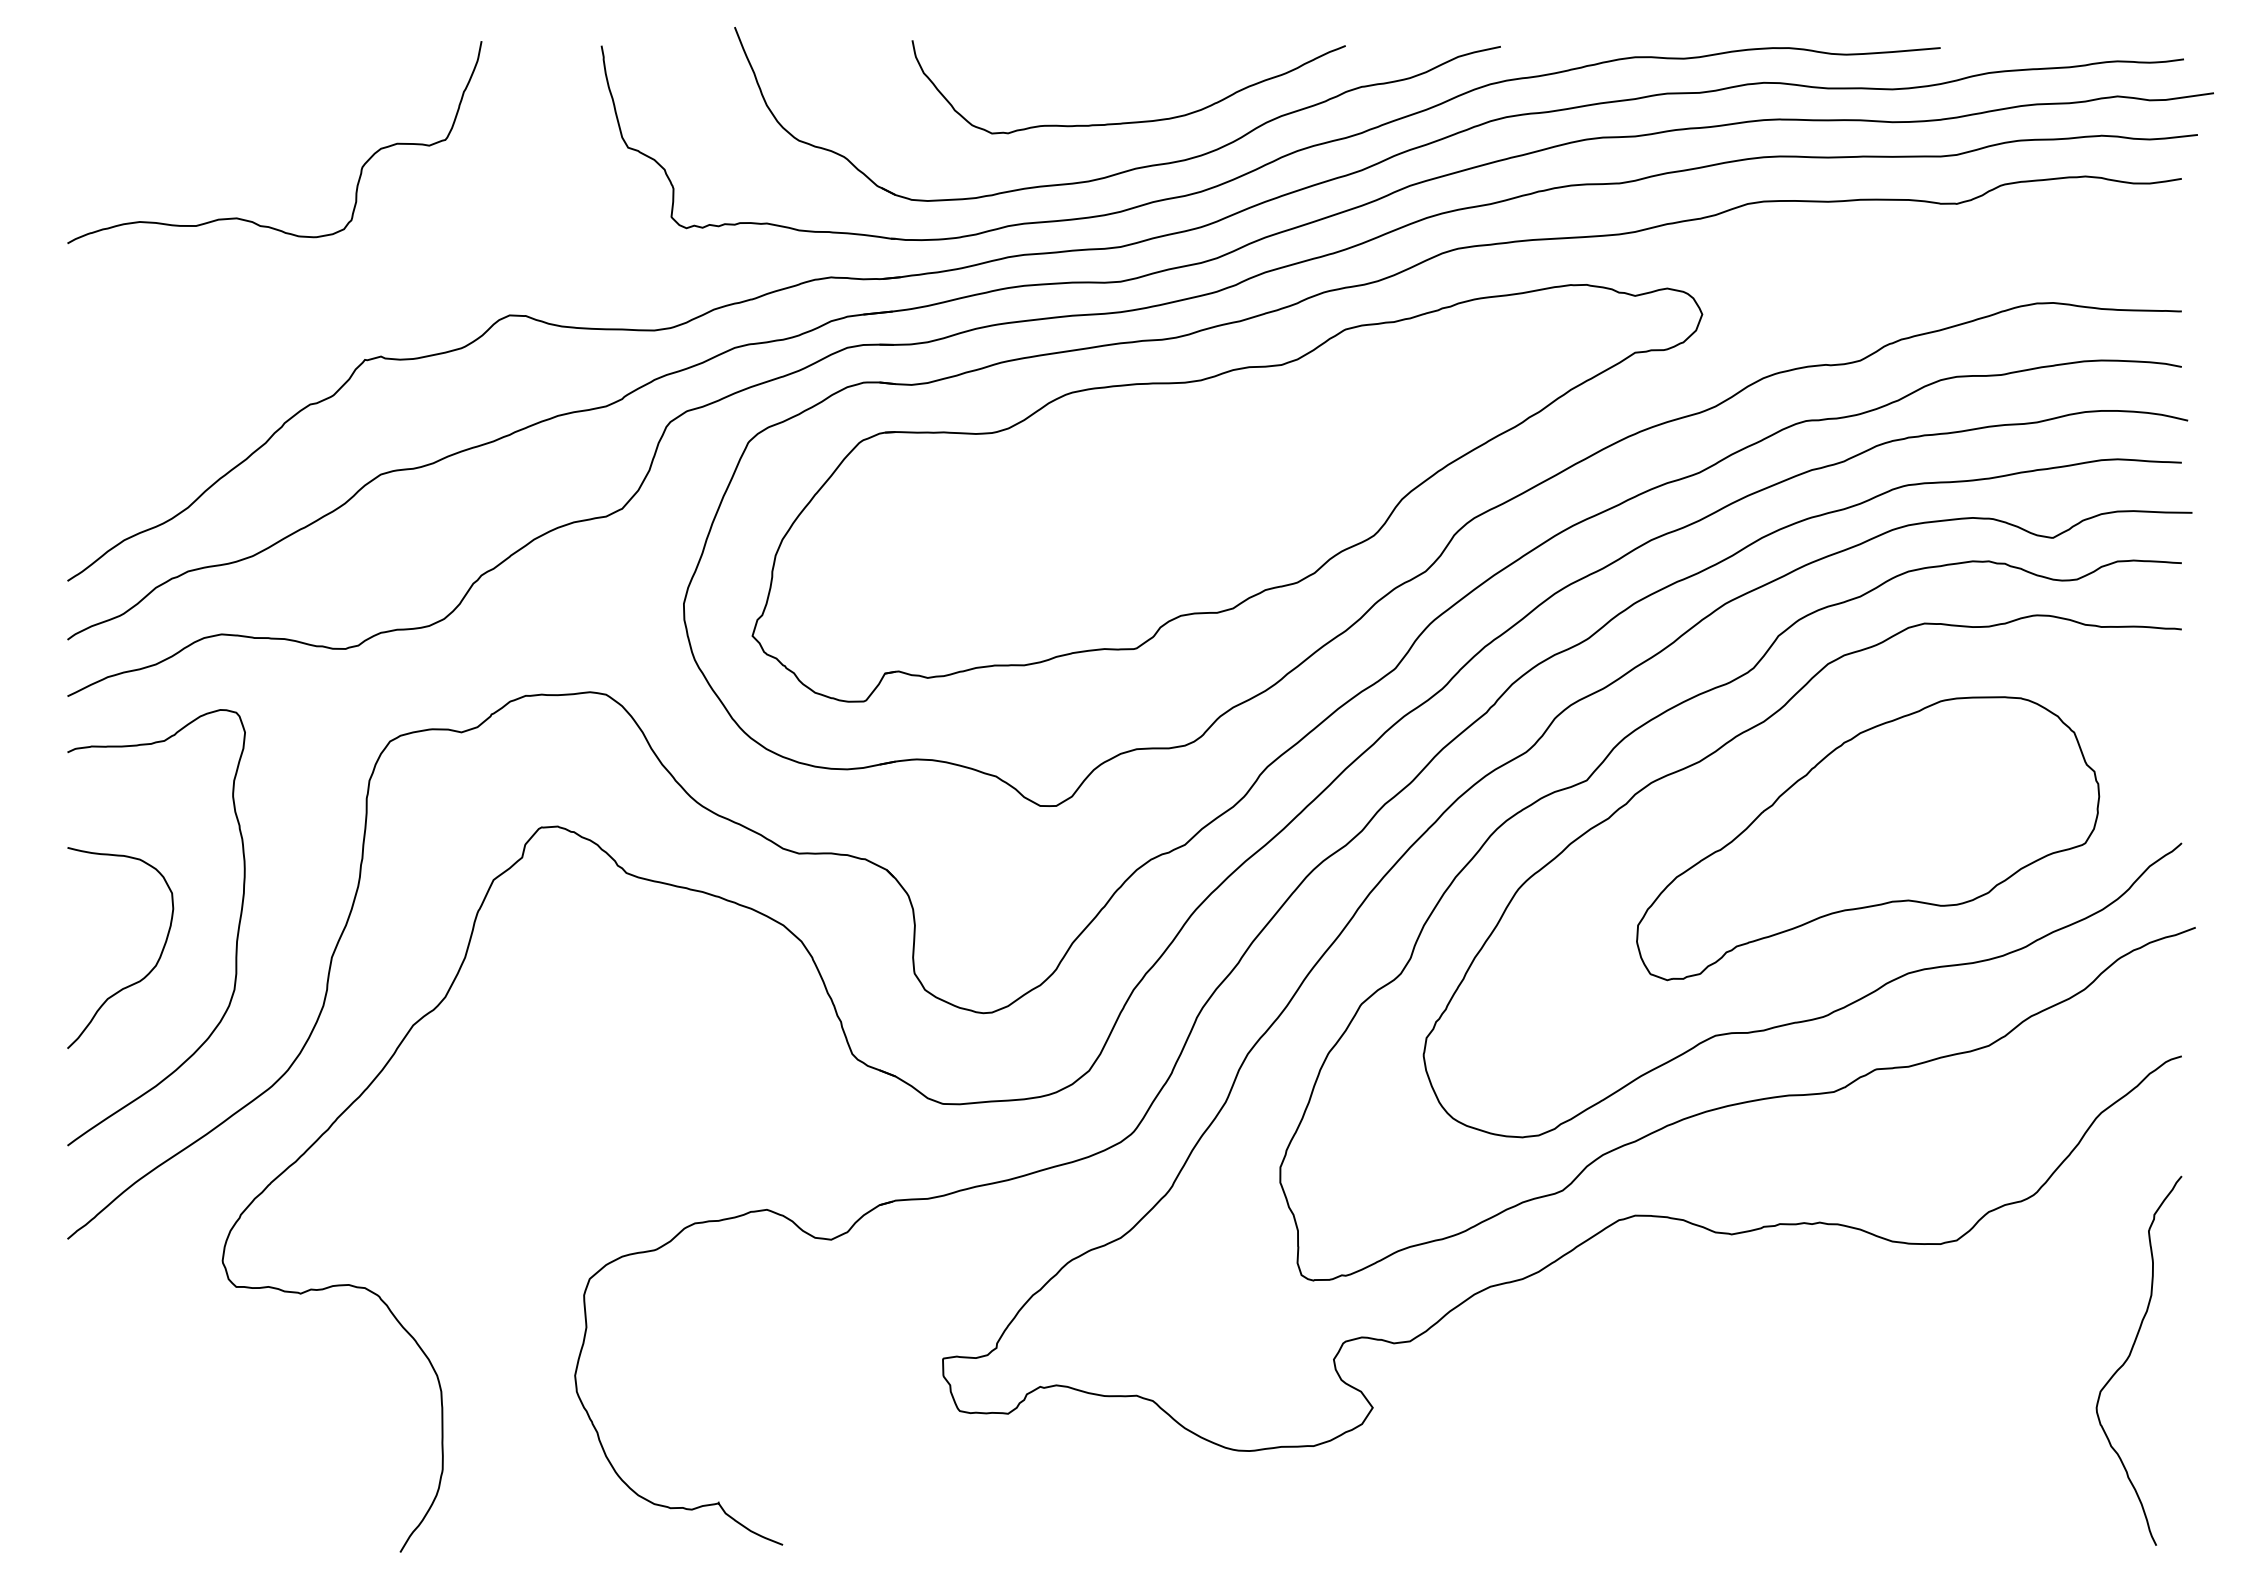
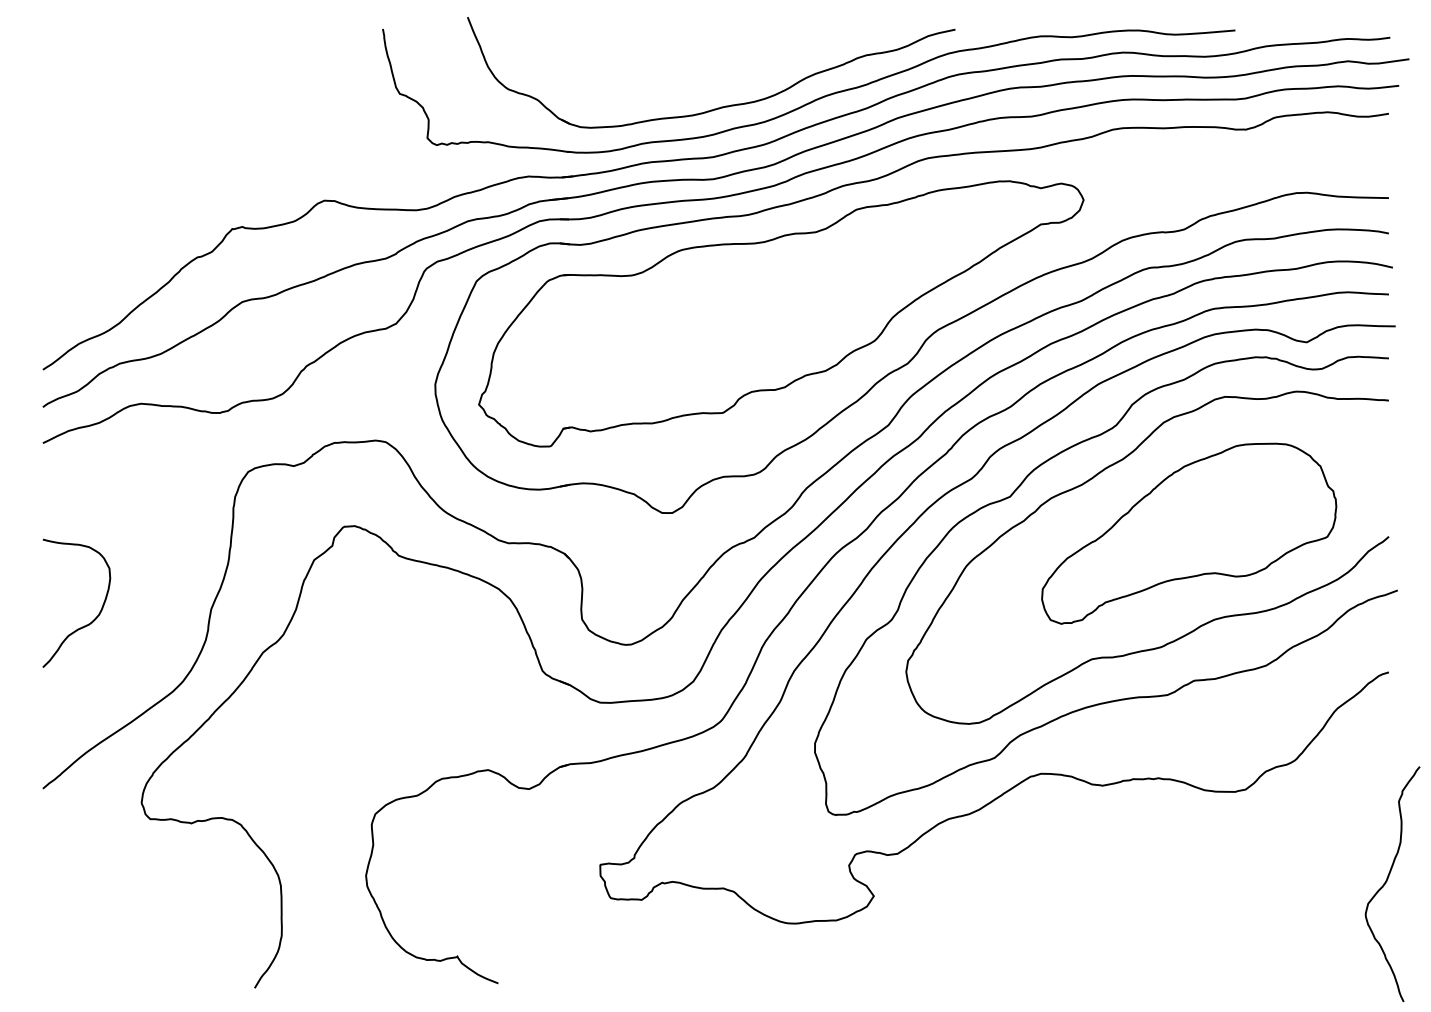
curve: (1136, 120) -> (723, 76), removed
curve: (249, 219) -> (158, 139), removed
curve: (234, 943) -> (149, 600), removed
curve: (2130, 1356) -> (1387, 881), moved

